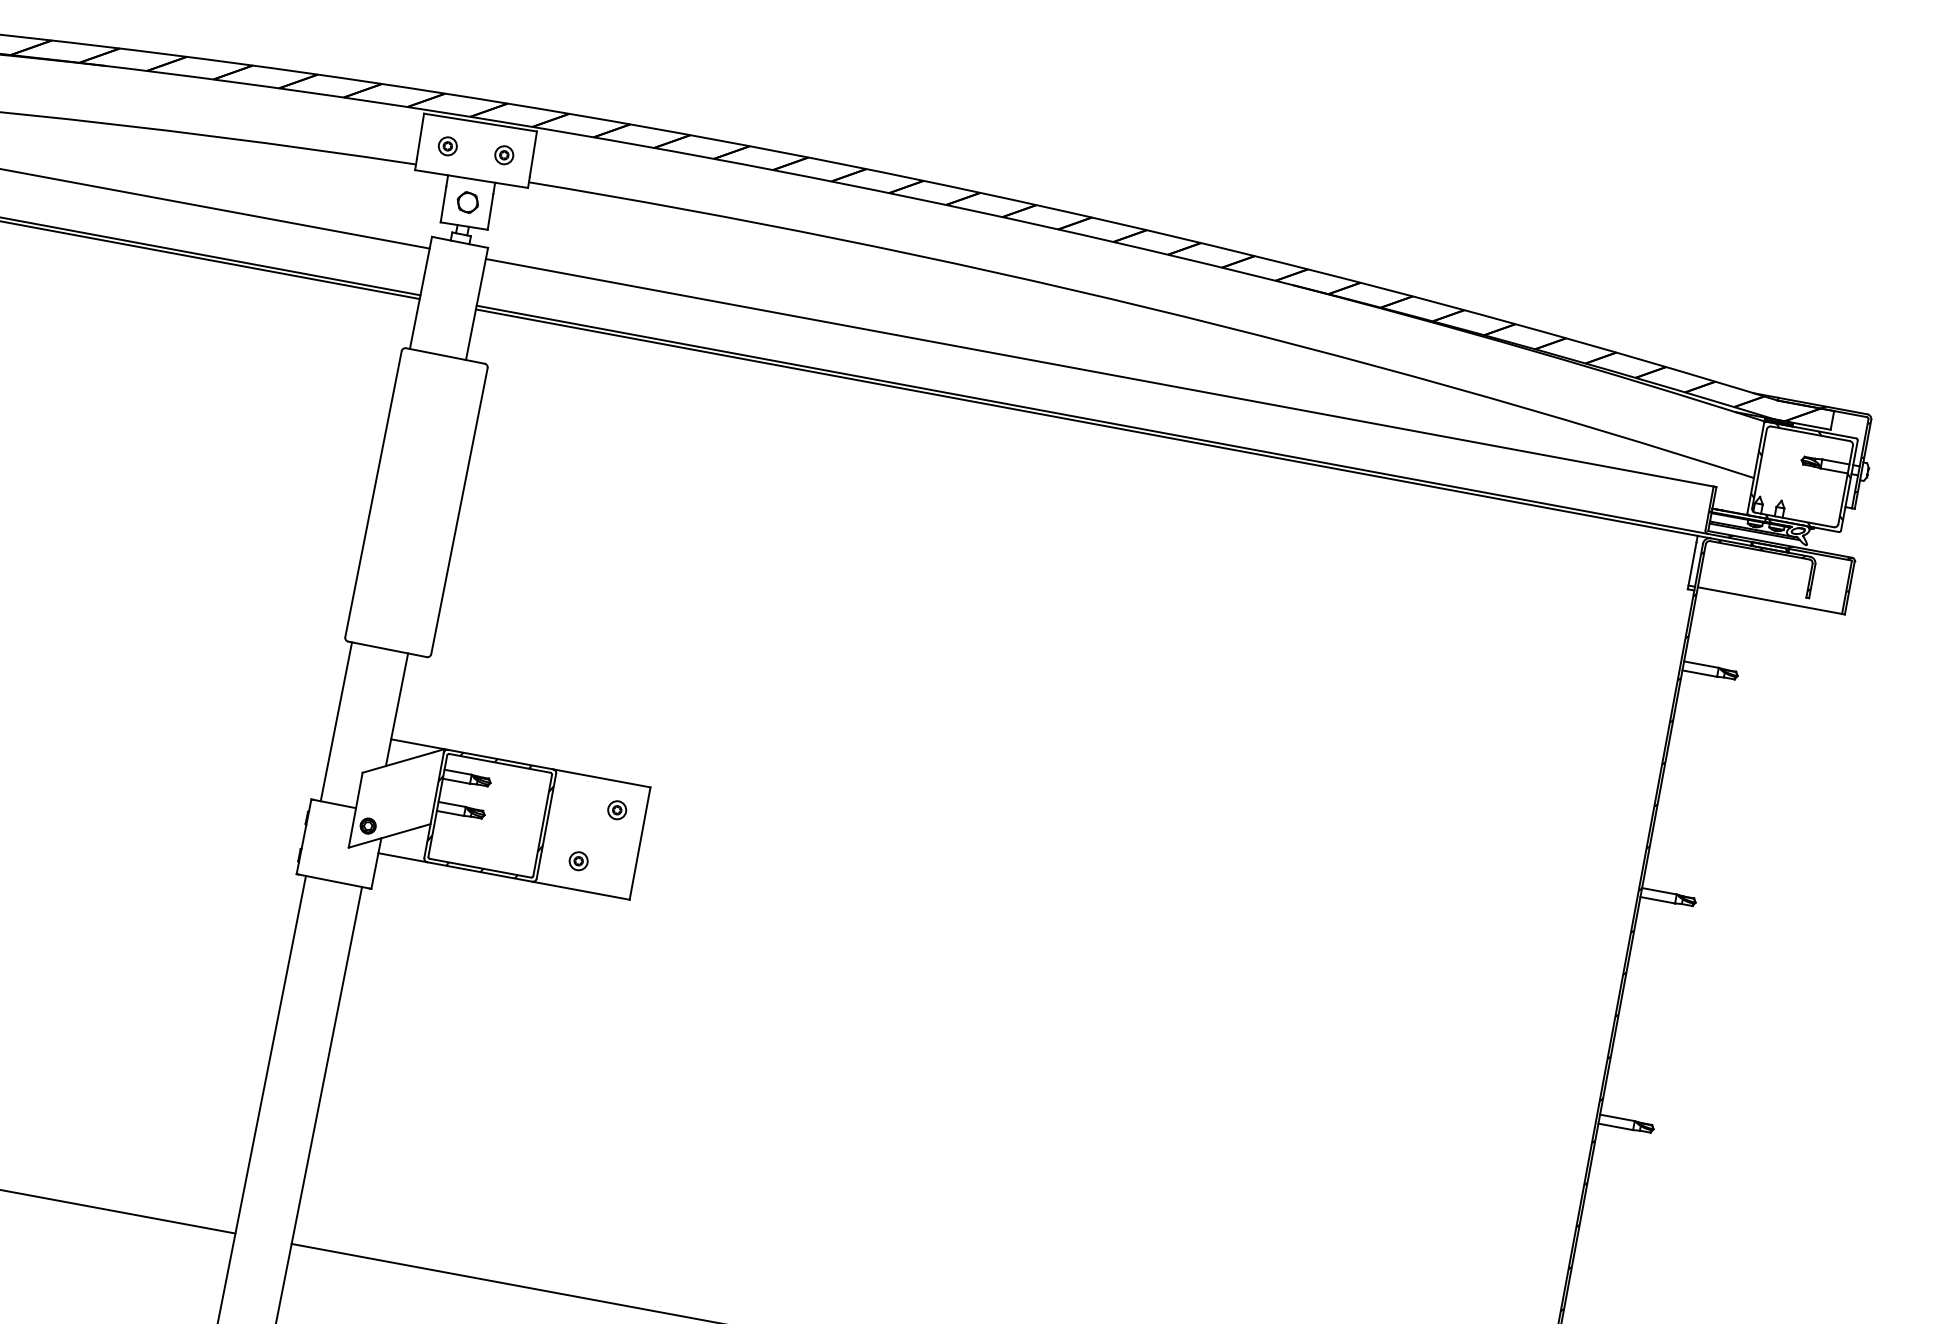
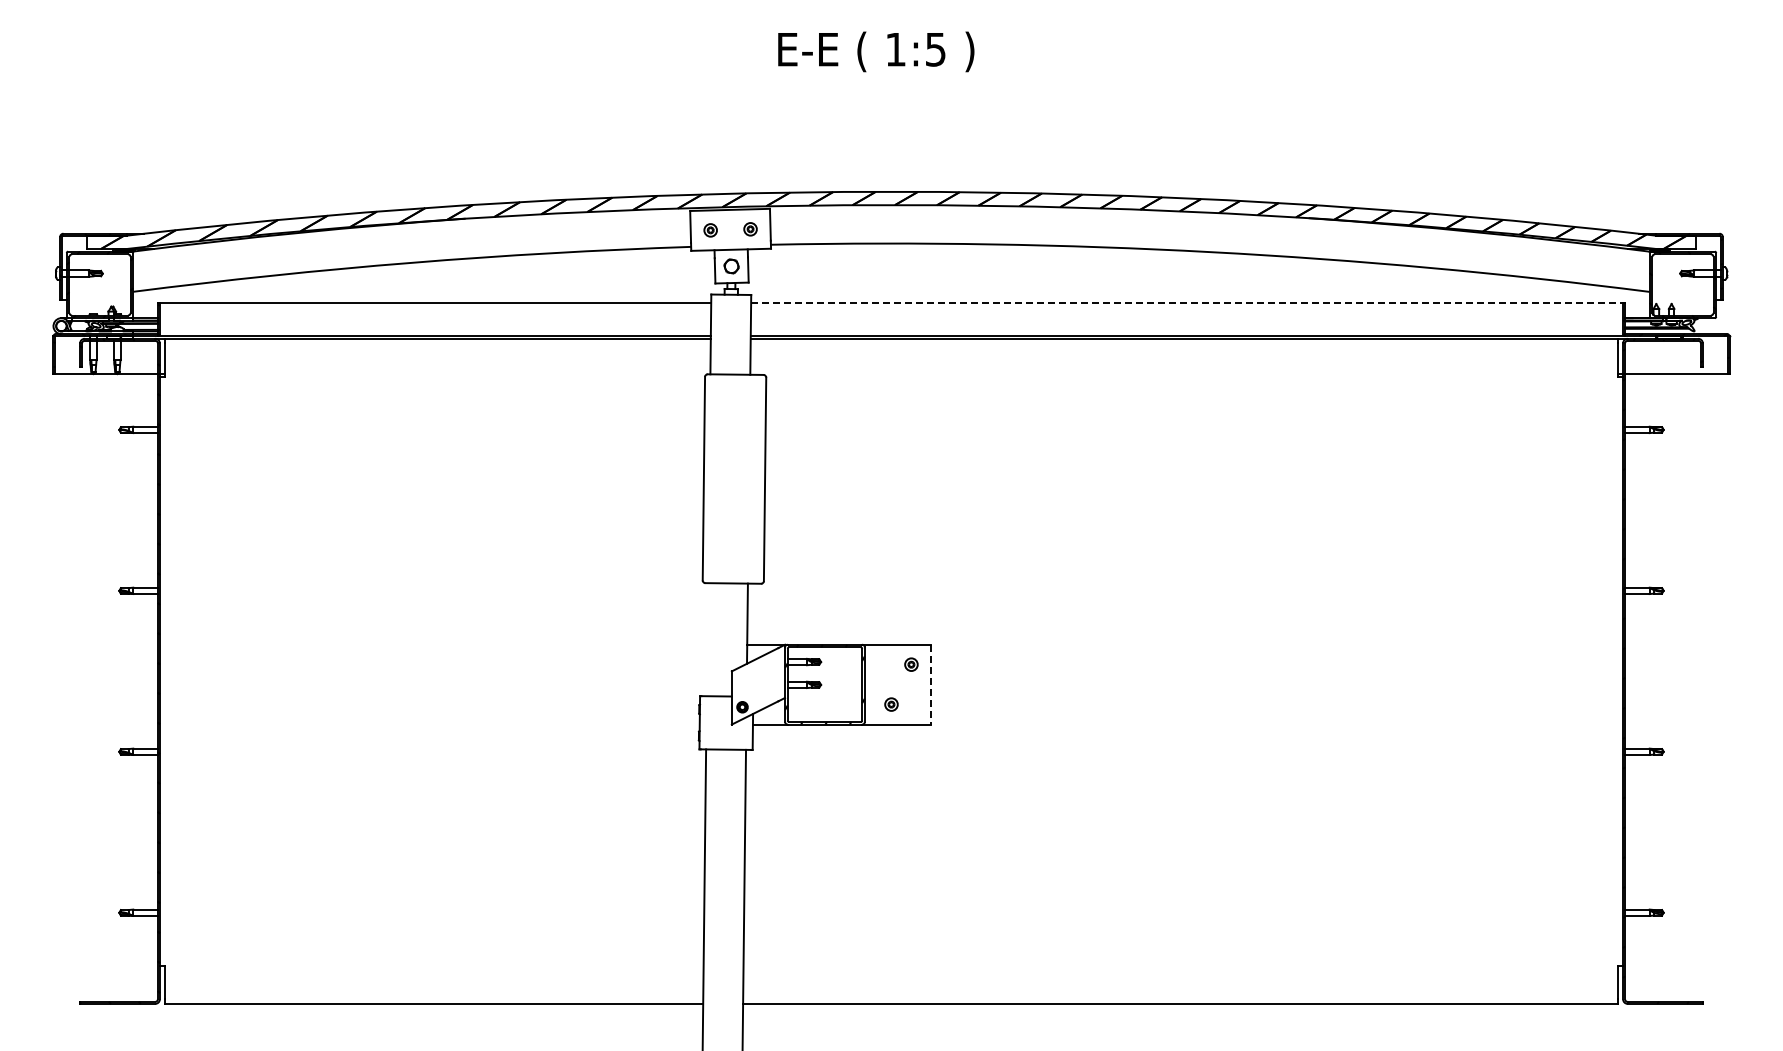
line: (1100, 372) -> (1187, 302), solid -> dashed
line: (336, 721) -> (707, 639), removed
line: (640, 843) -> (931, 684), solid -> dashed

